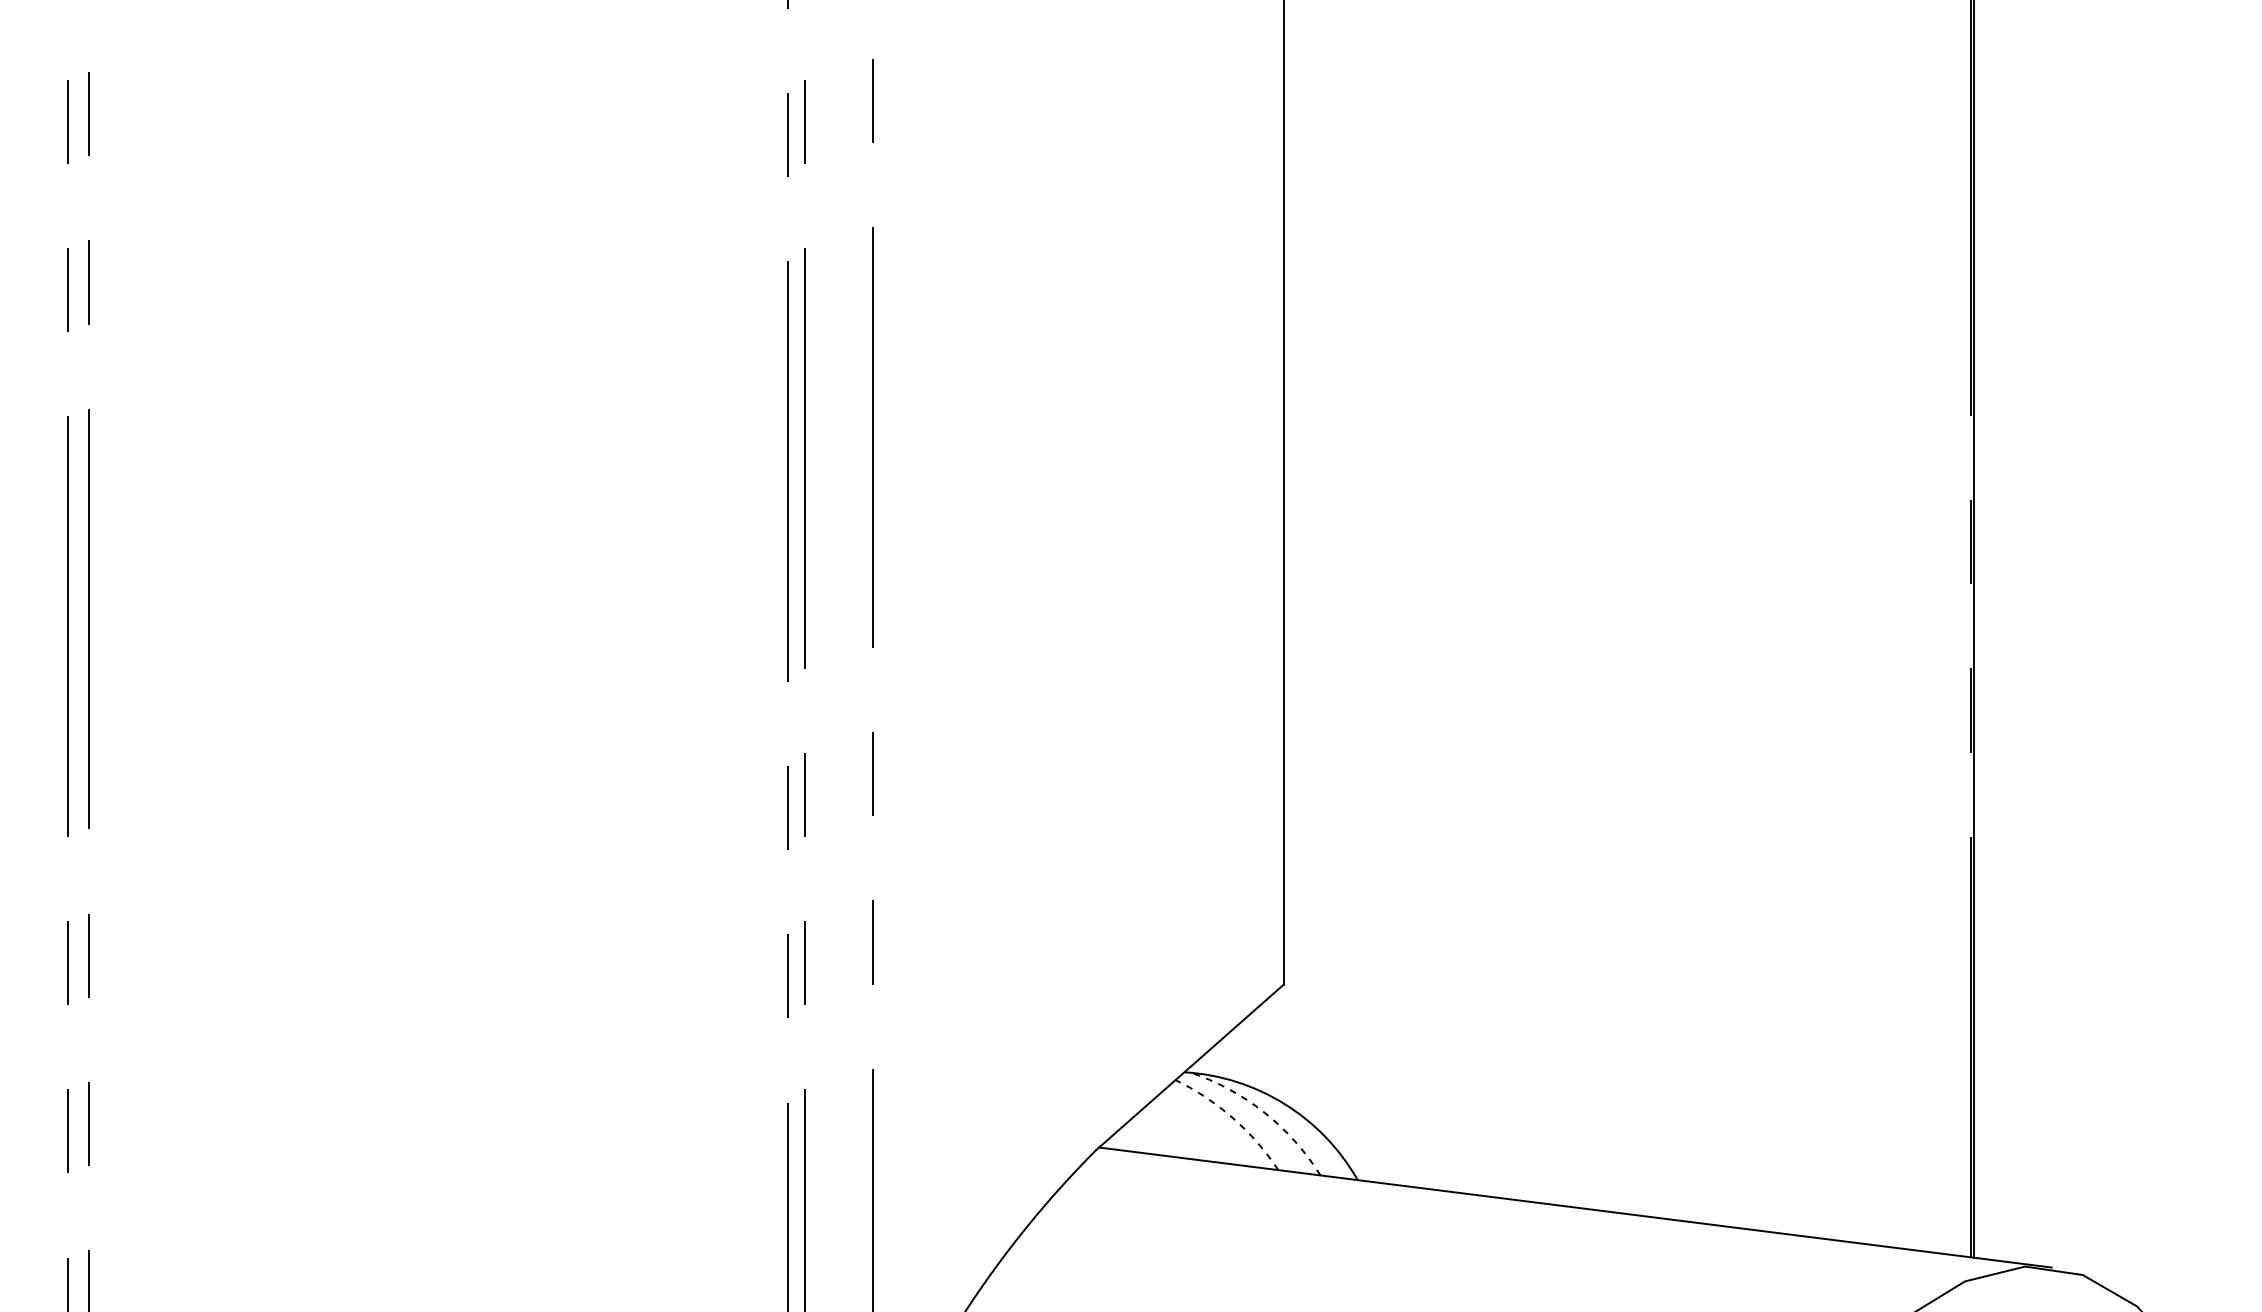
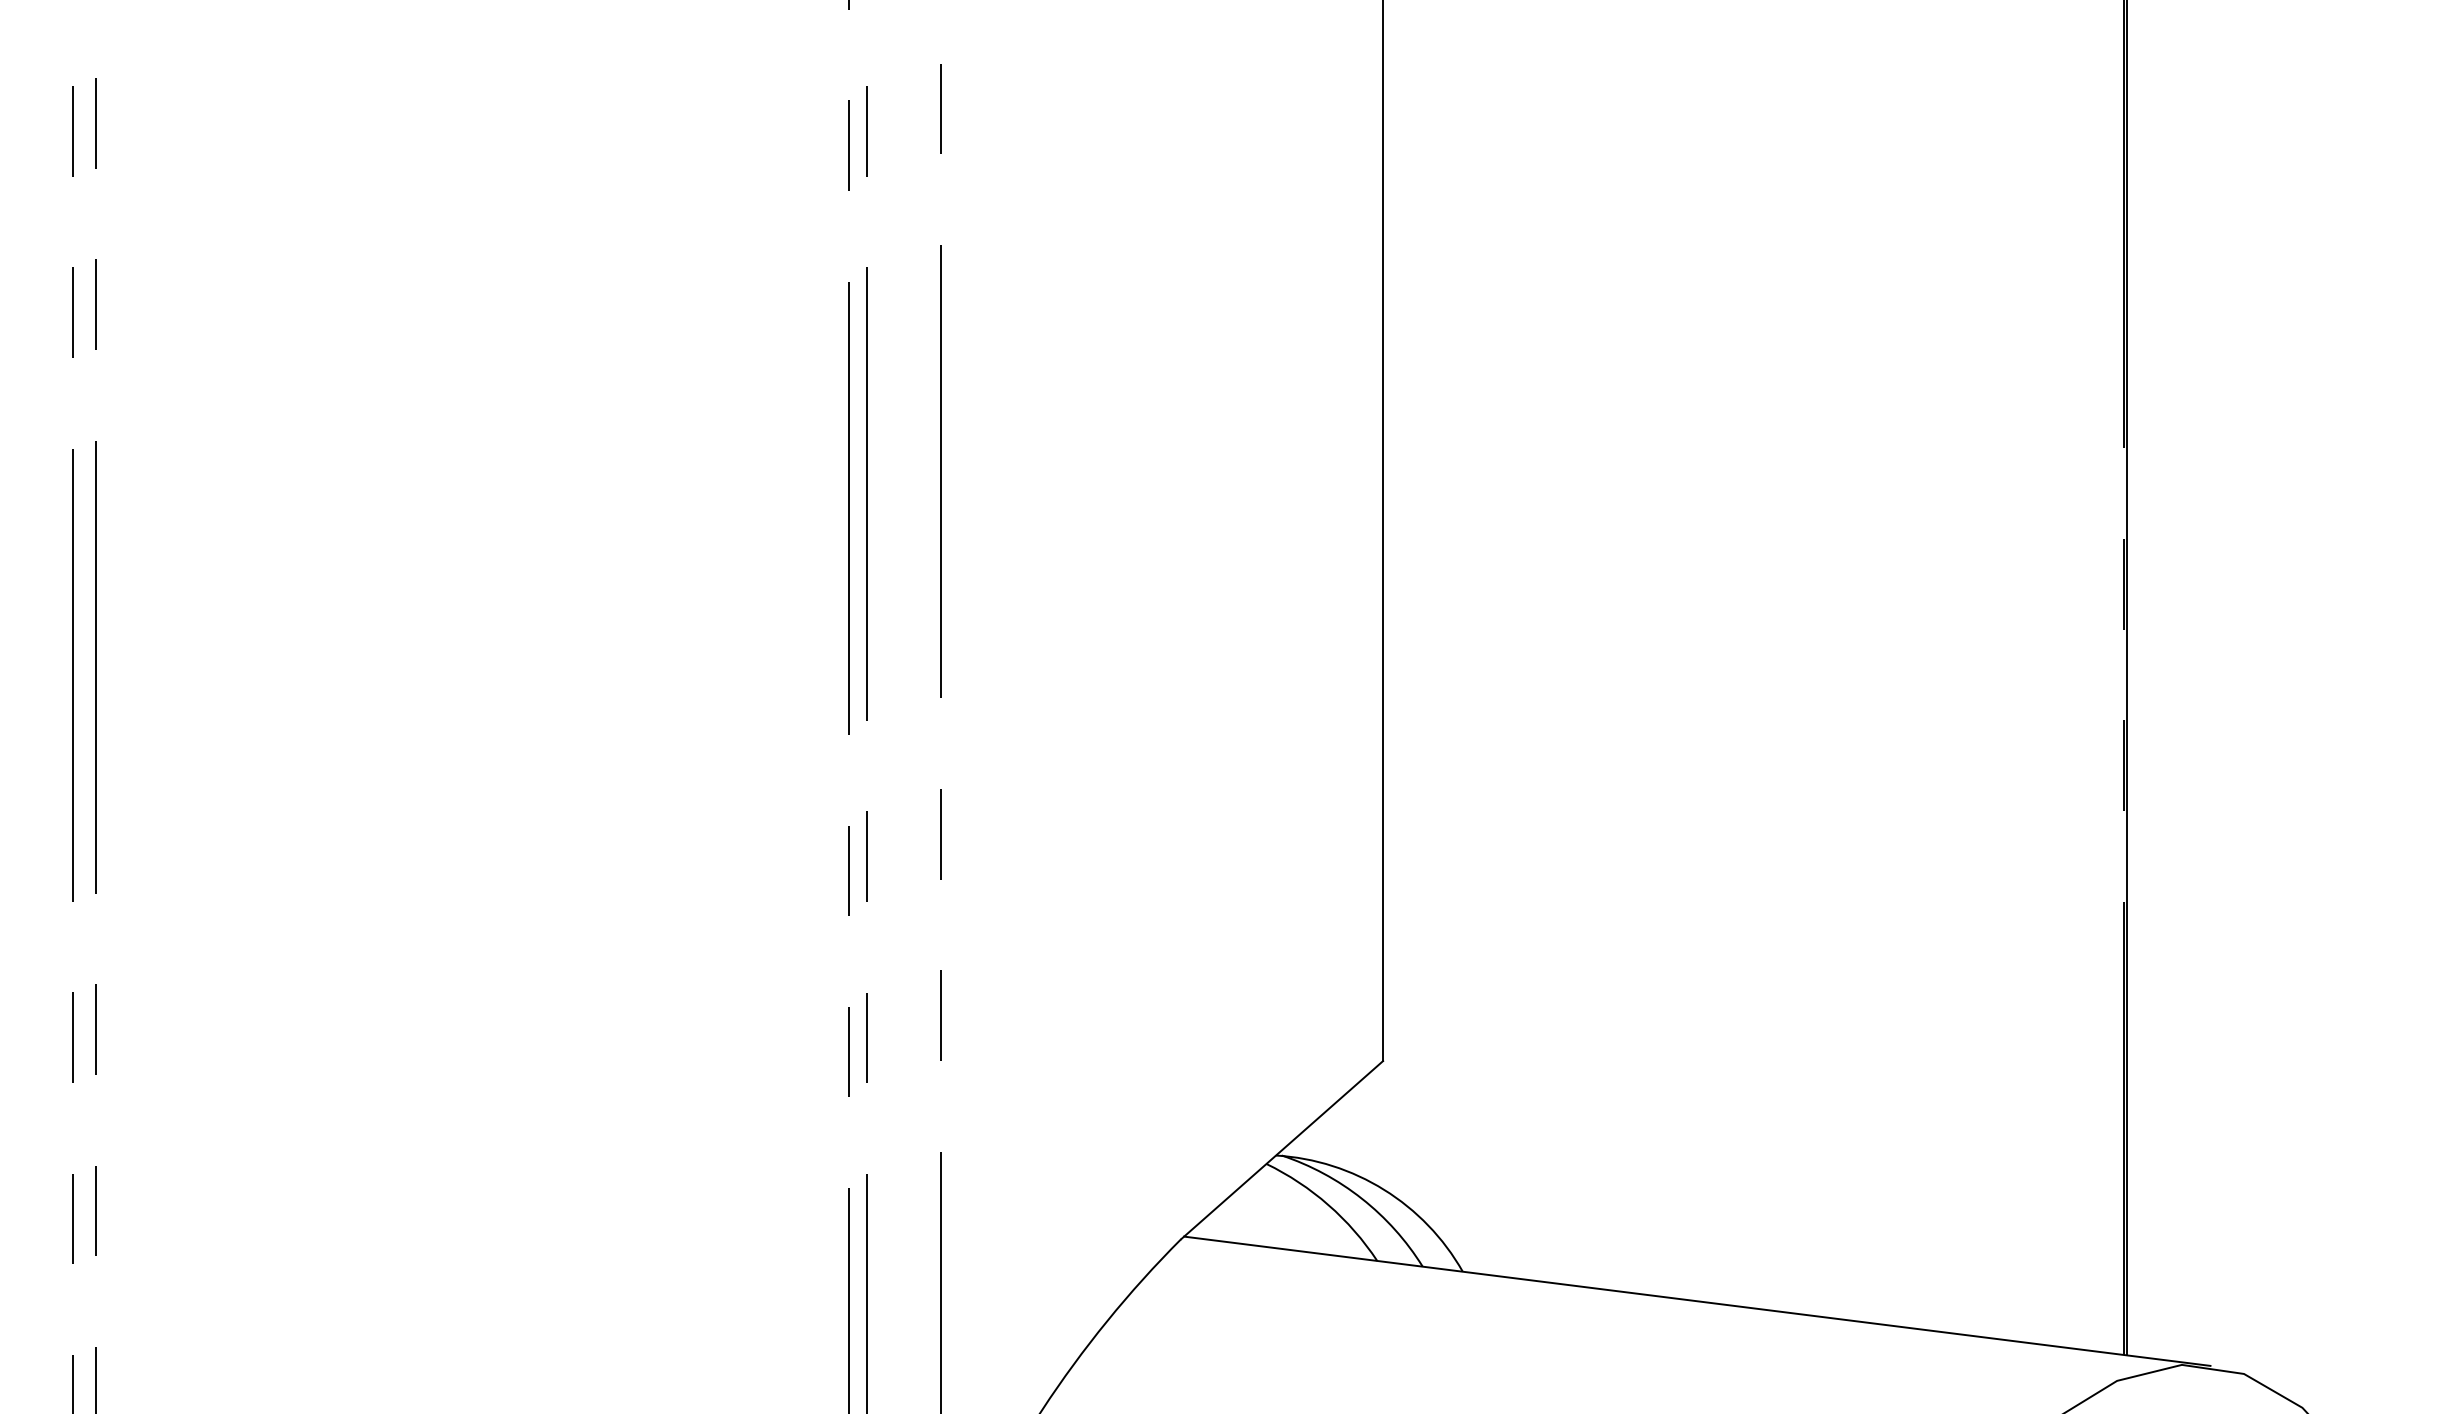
arc: (1263, 1112) -> (1361, 1198), dashed -> solid
arc: (1233, 1117) -> (1328, 1204), dashed -> solid

